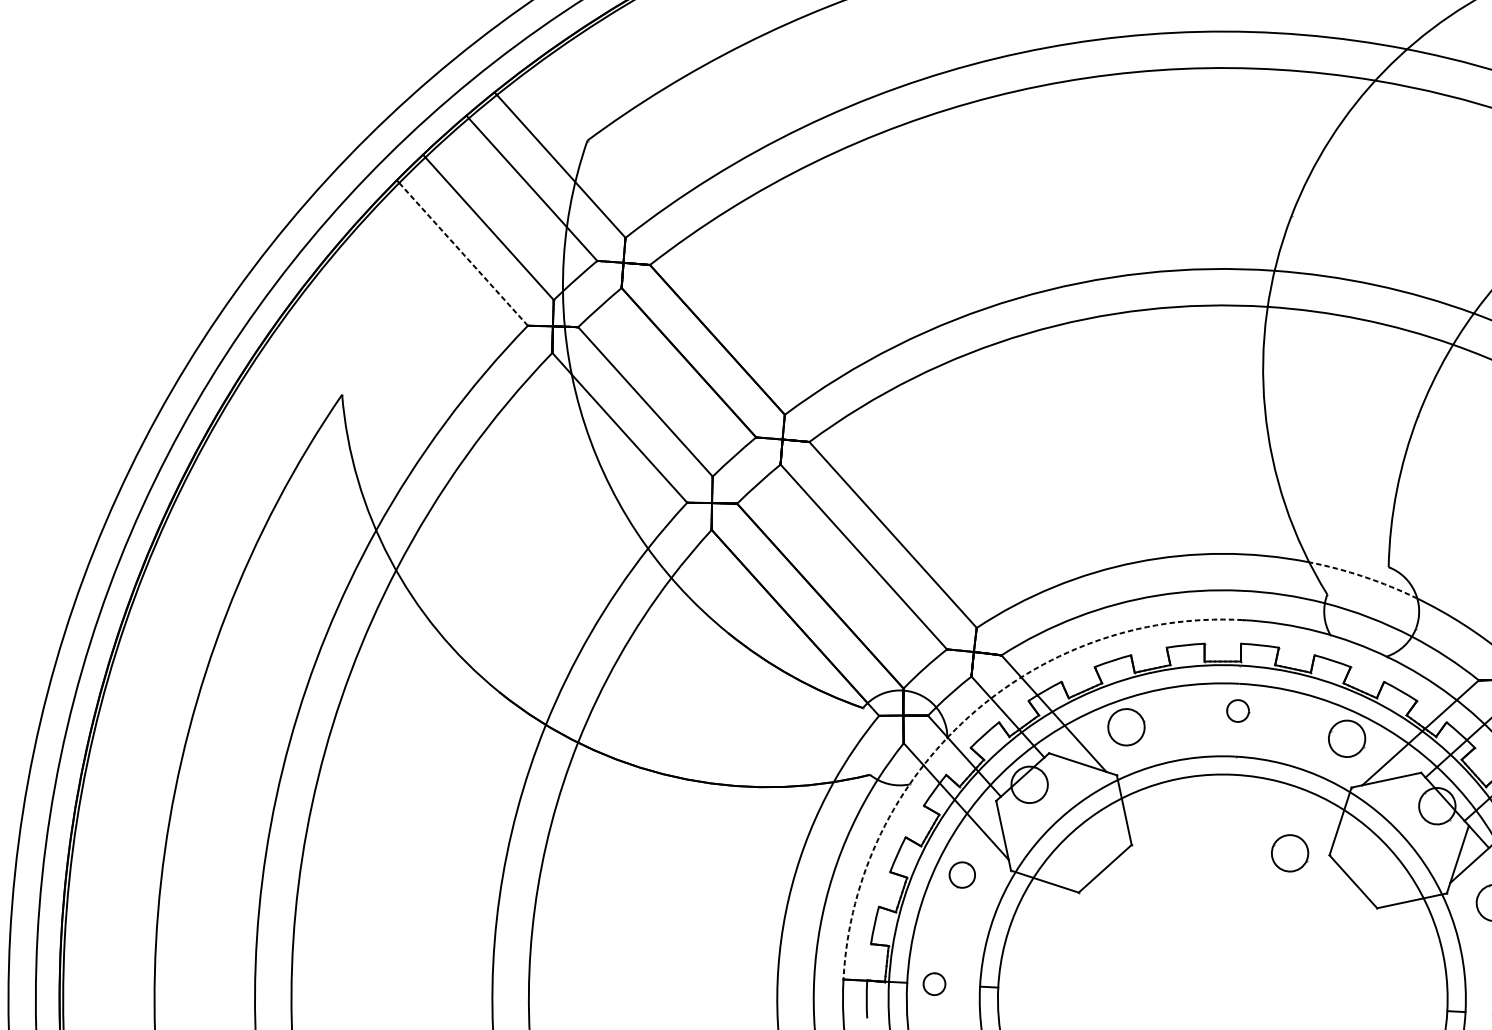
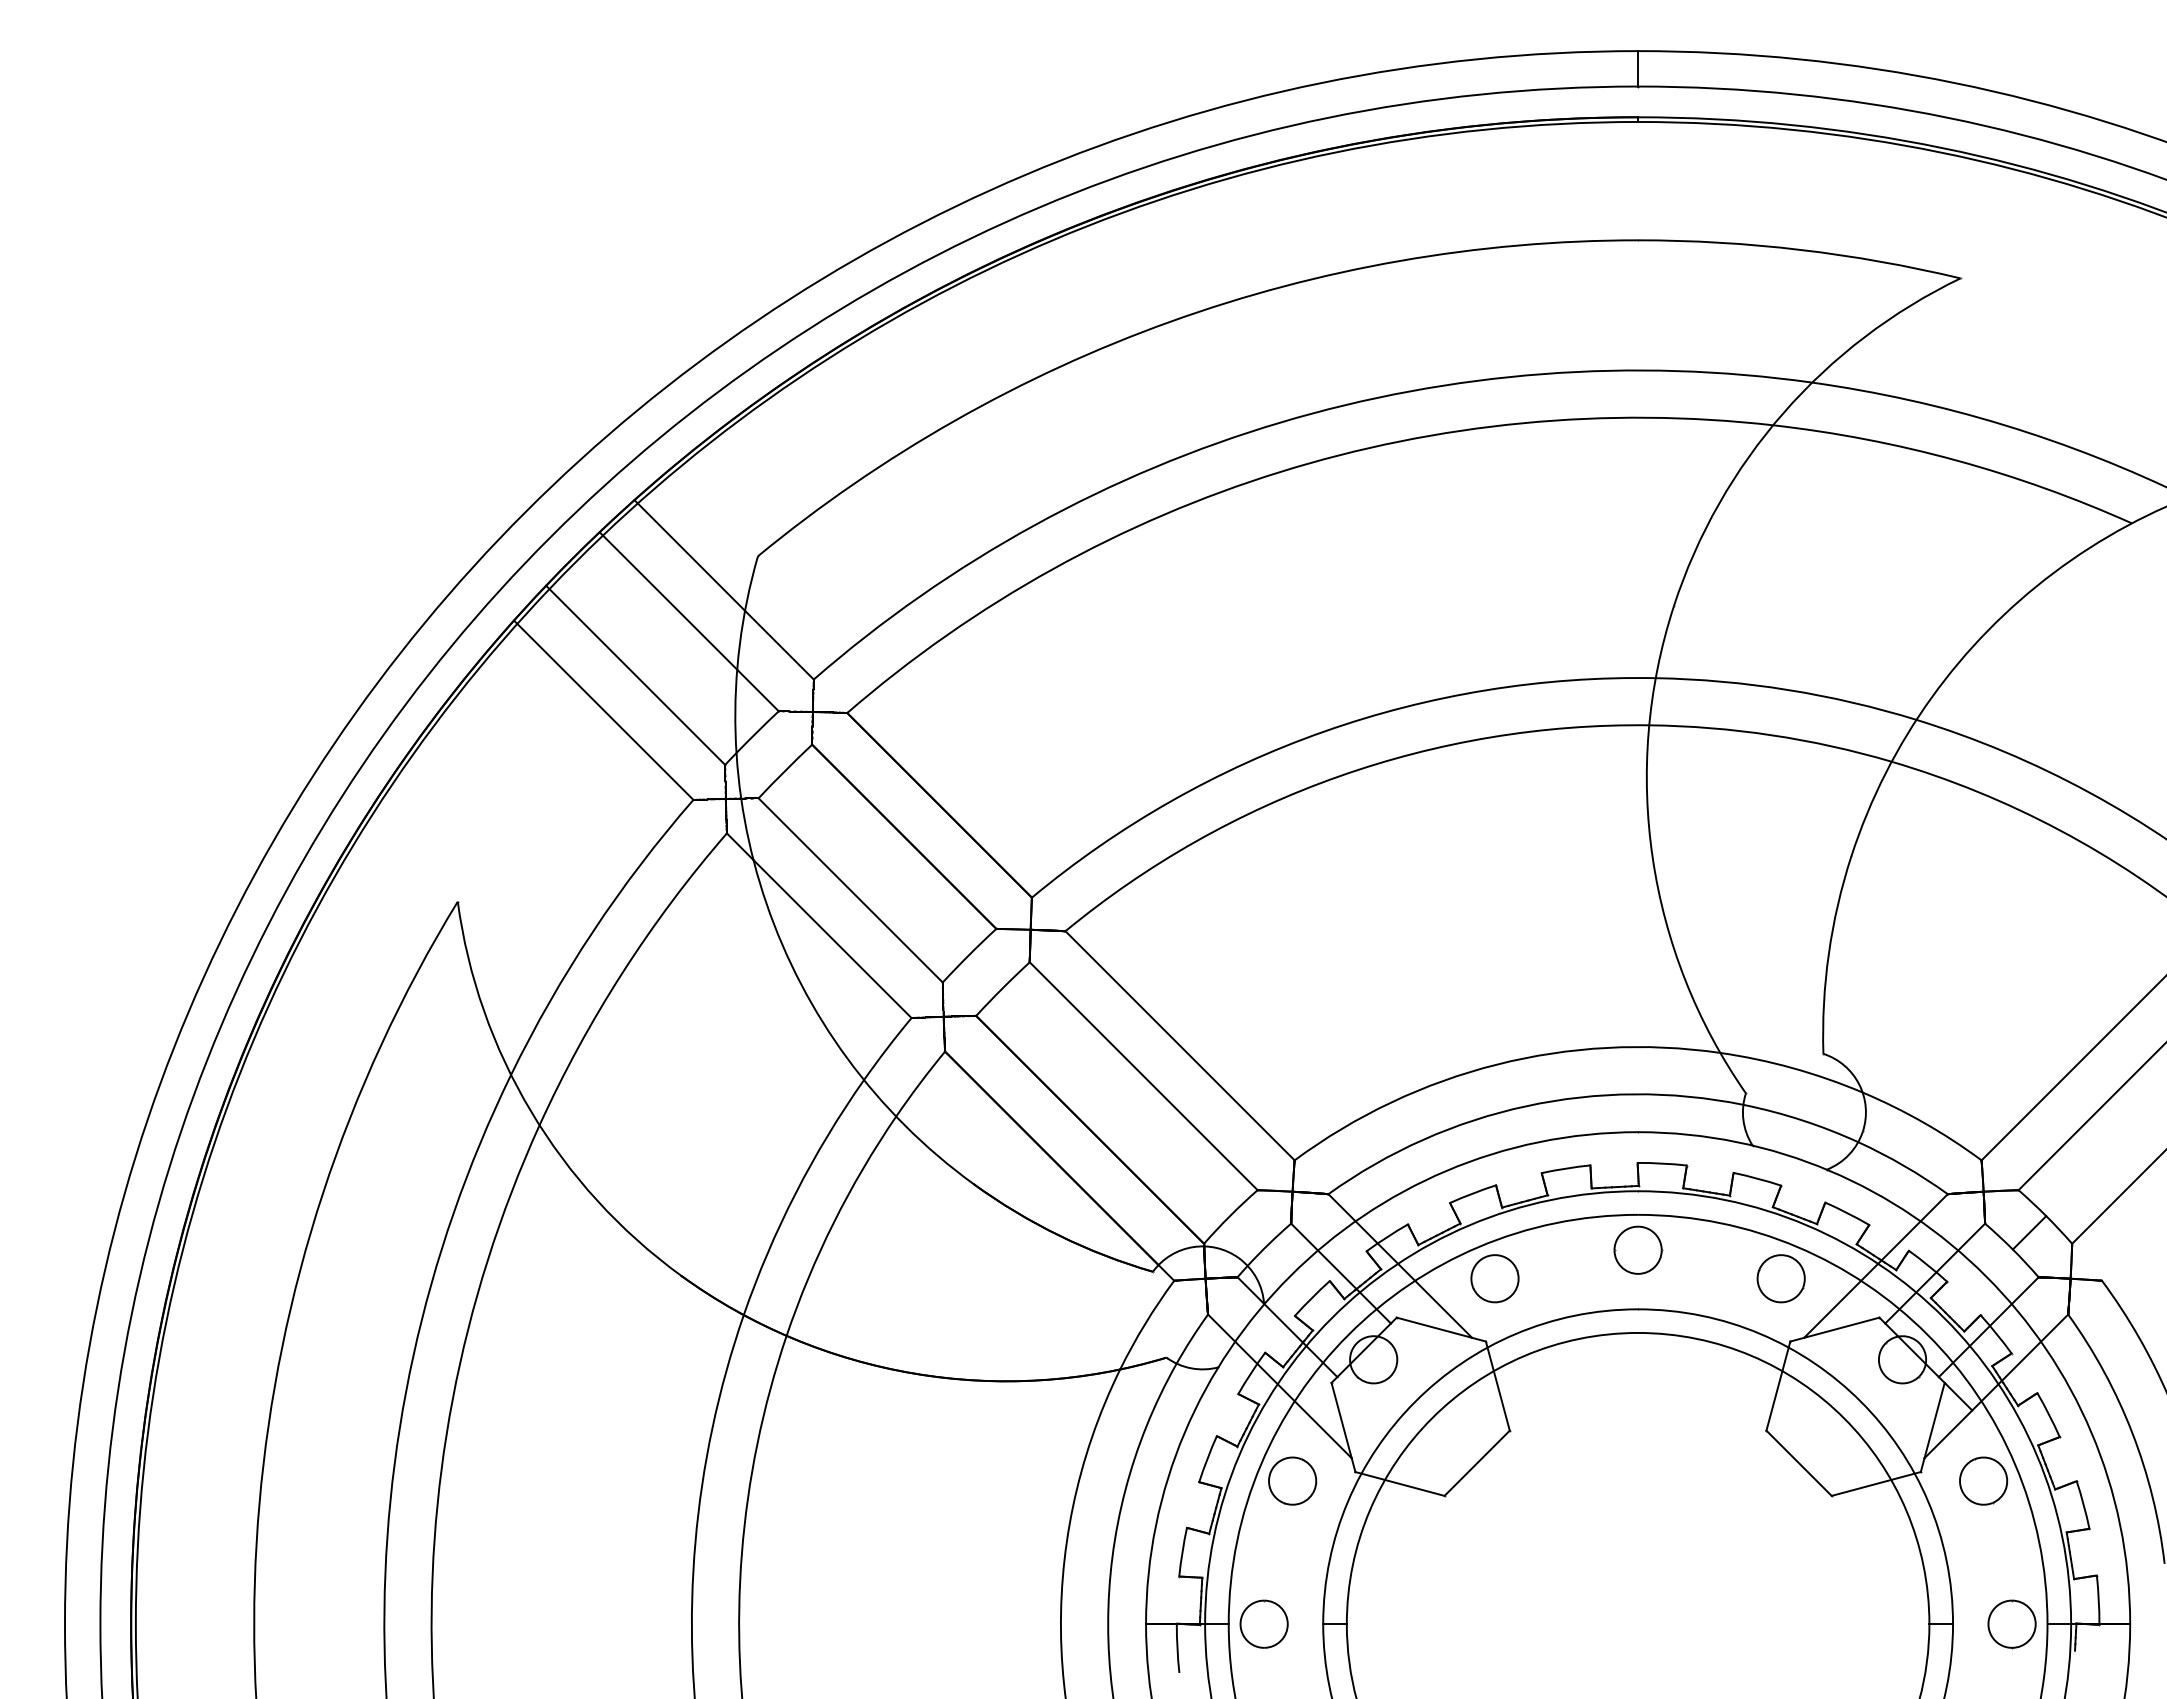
line: (463, 254) -> (605, 711), dashed -> solid
arc: (1364, 577) -> (1792, 1068), dashed -> solid
part: (1238, 710) -> (1638, 1249), size x1.67
arc: (968, 717) -> (1290, 1276), dashed -> solid
part: (1289, 853) -> (1714, 1430), removed
part: (962, 874) -> (1292, 1480), size x1.43
part: (934, 983) -> (1263, 1623), size x1.67

